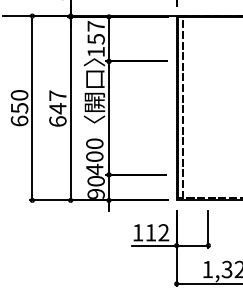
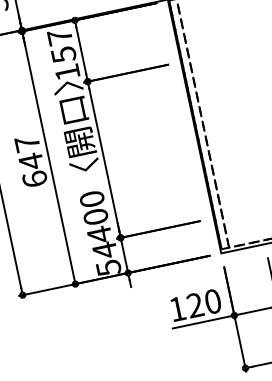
text: (95, 186) -> (105, 257), 90 -> 54
text: (157, 232) -> (204, 303), 112 -> 120

